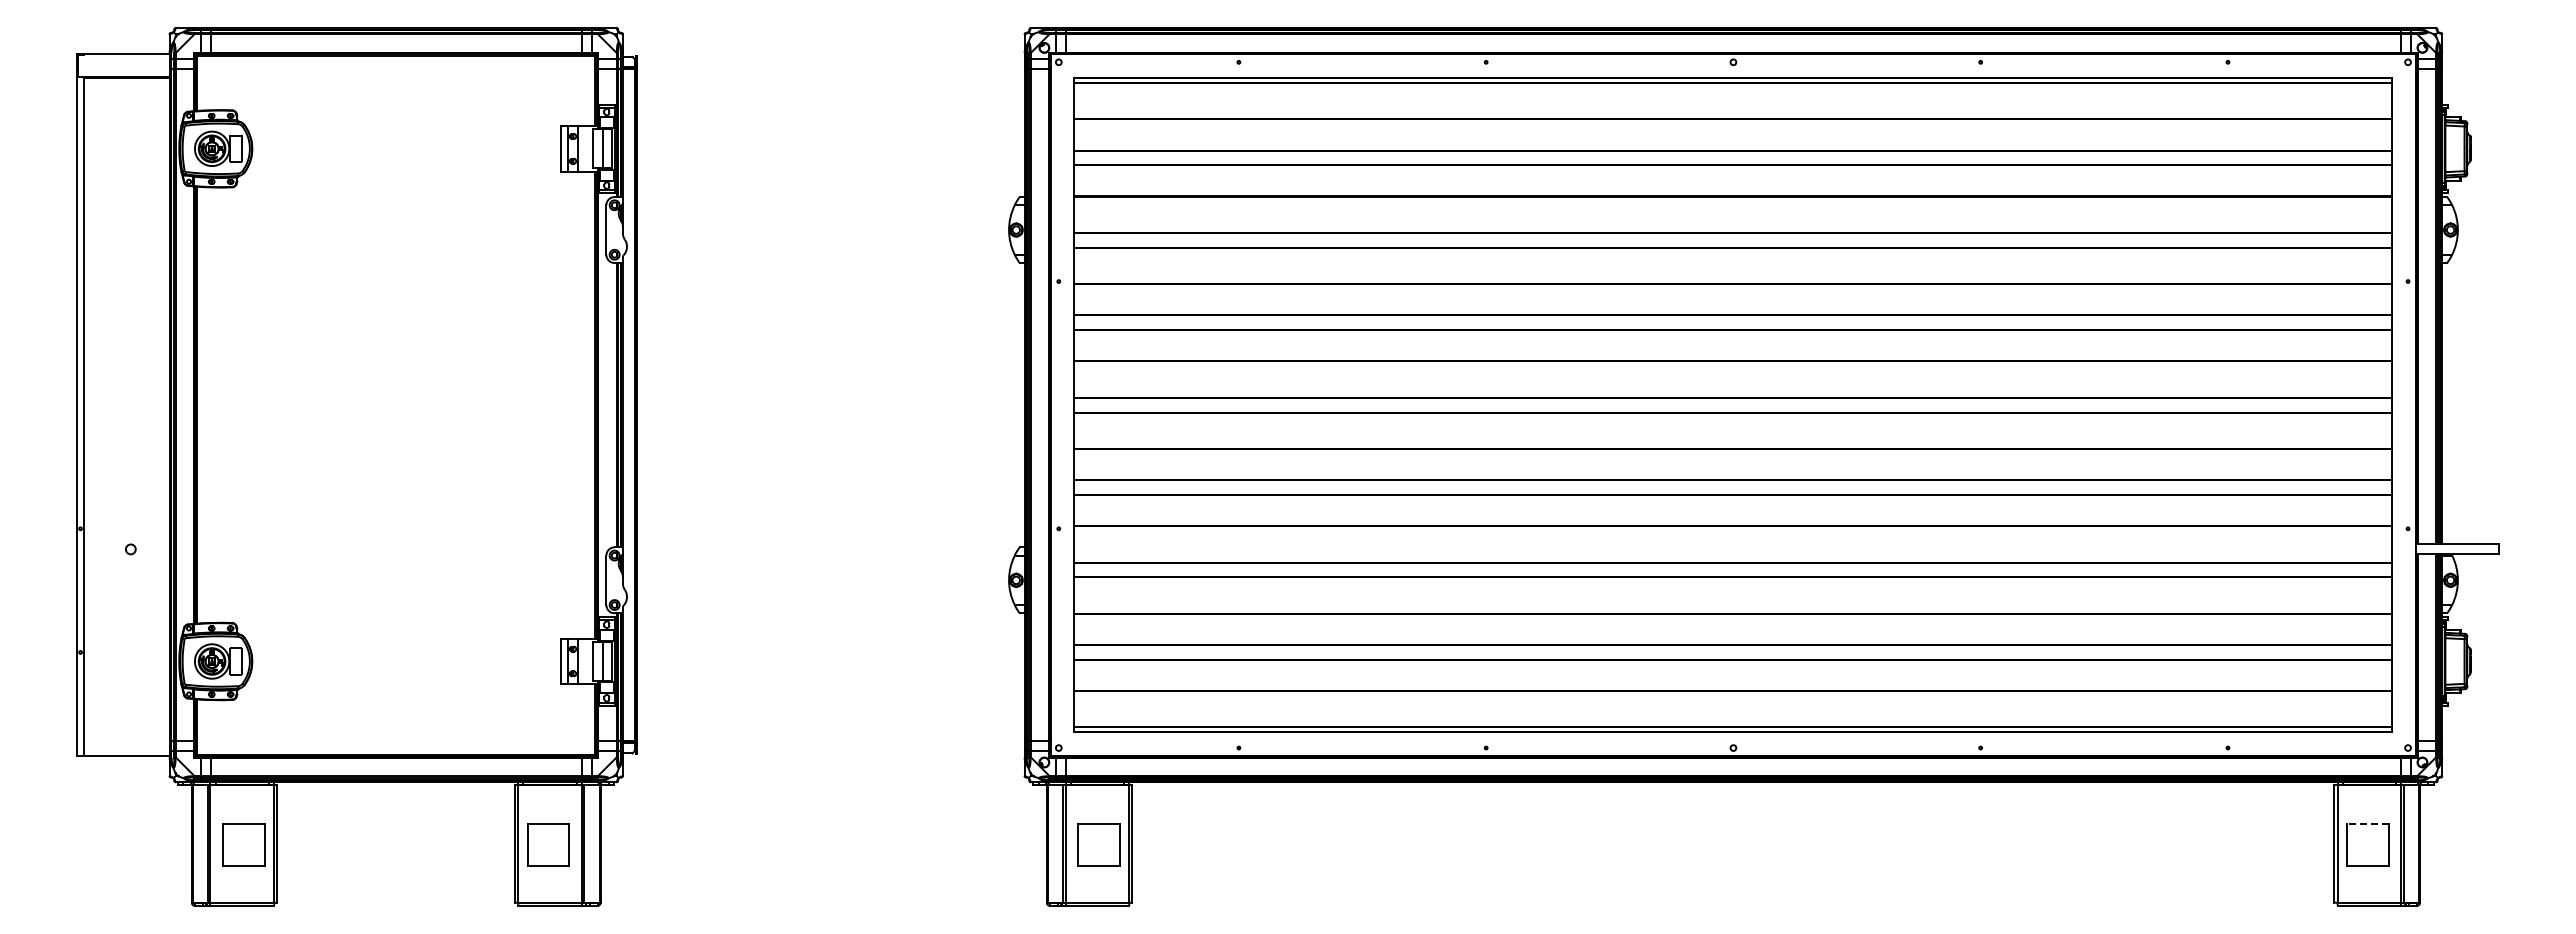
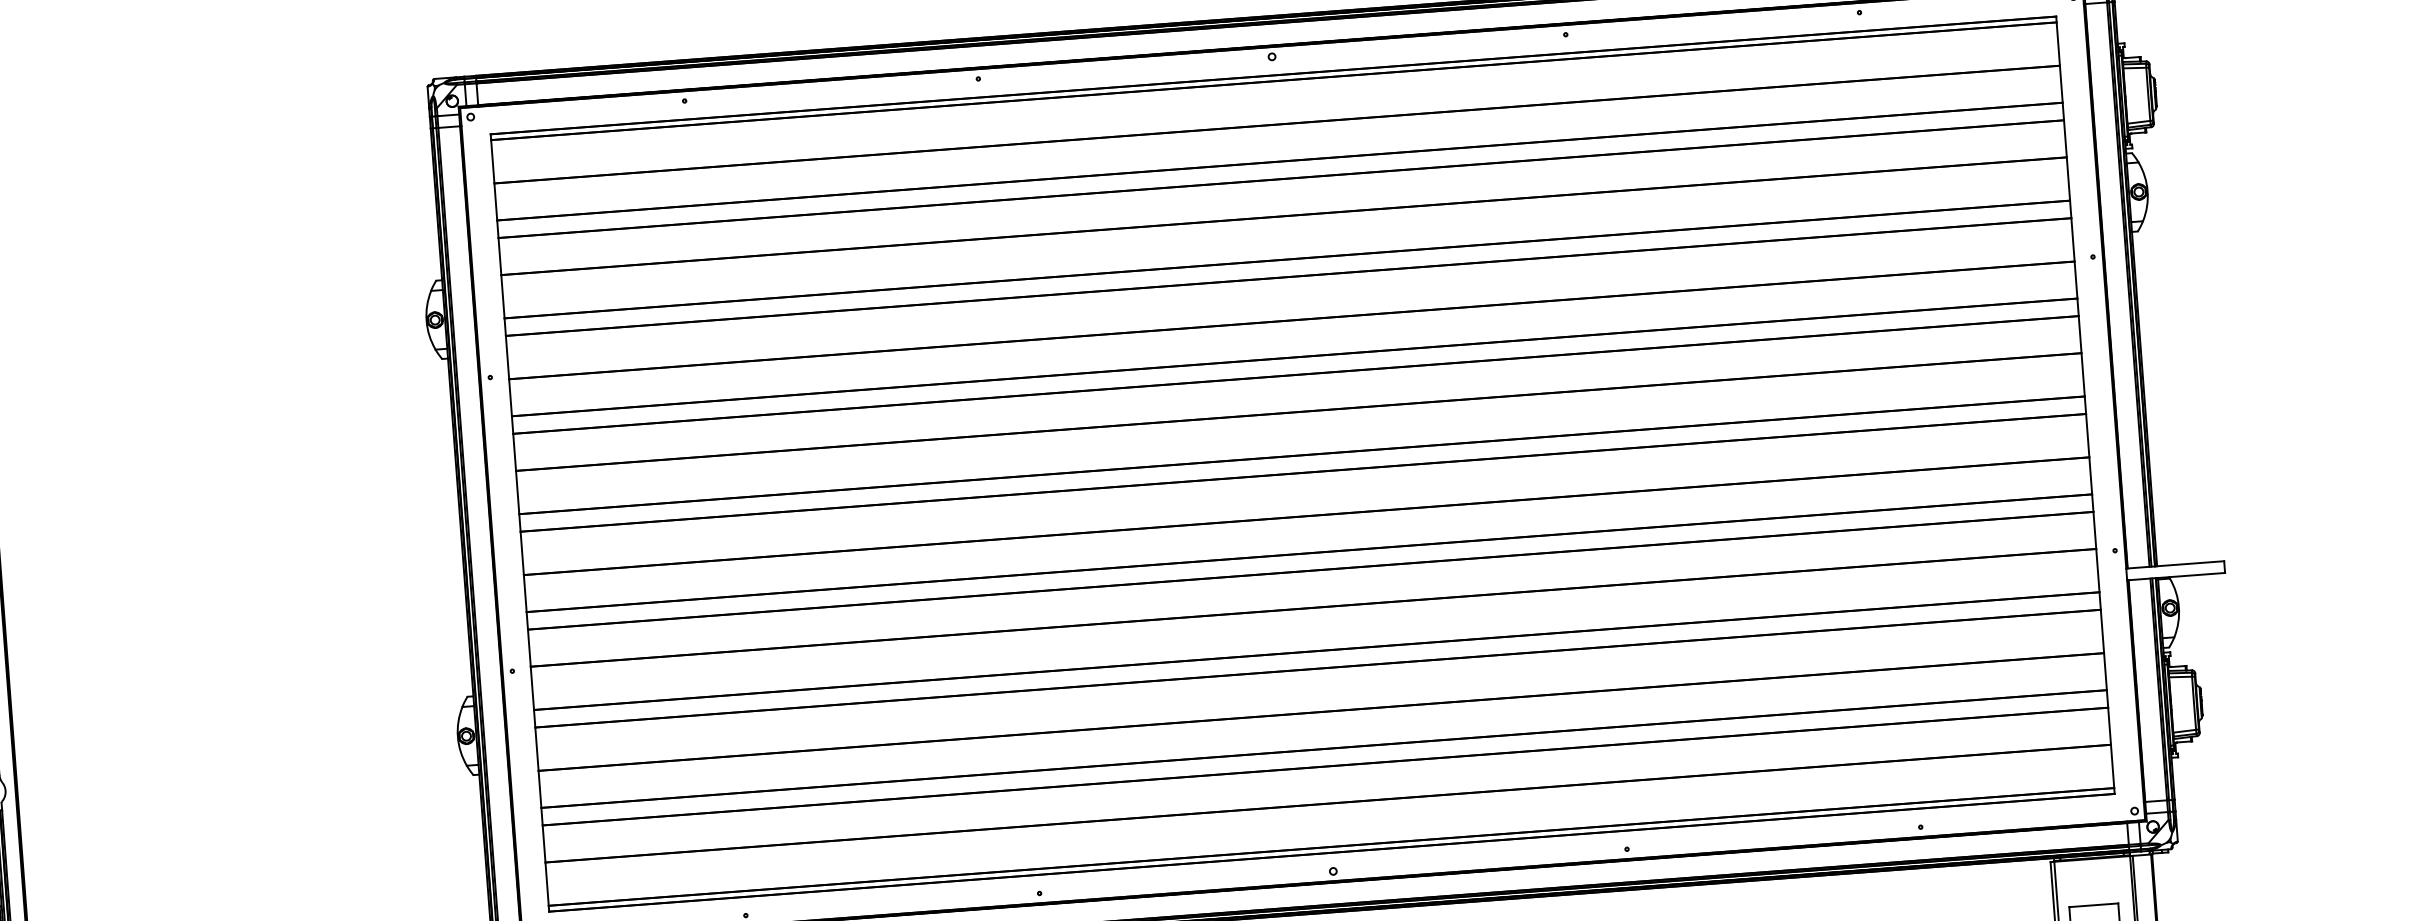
line: (2367, 824) -> (2093, 905), dashed -> solid

